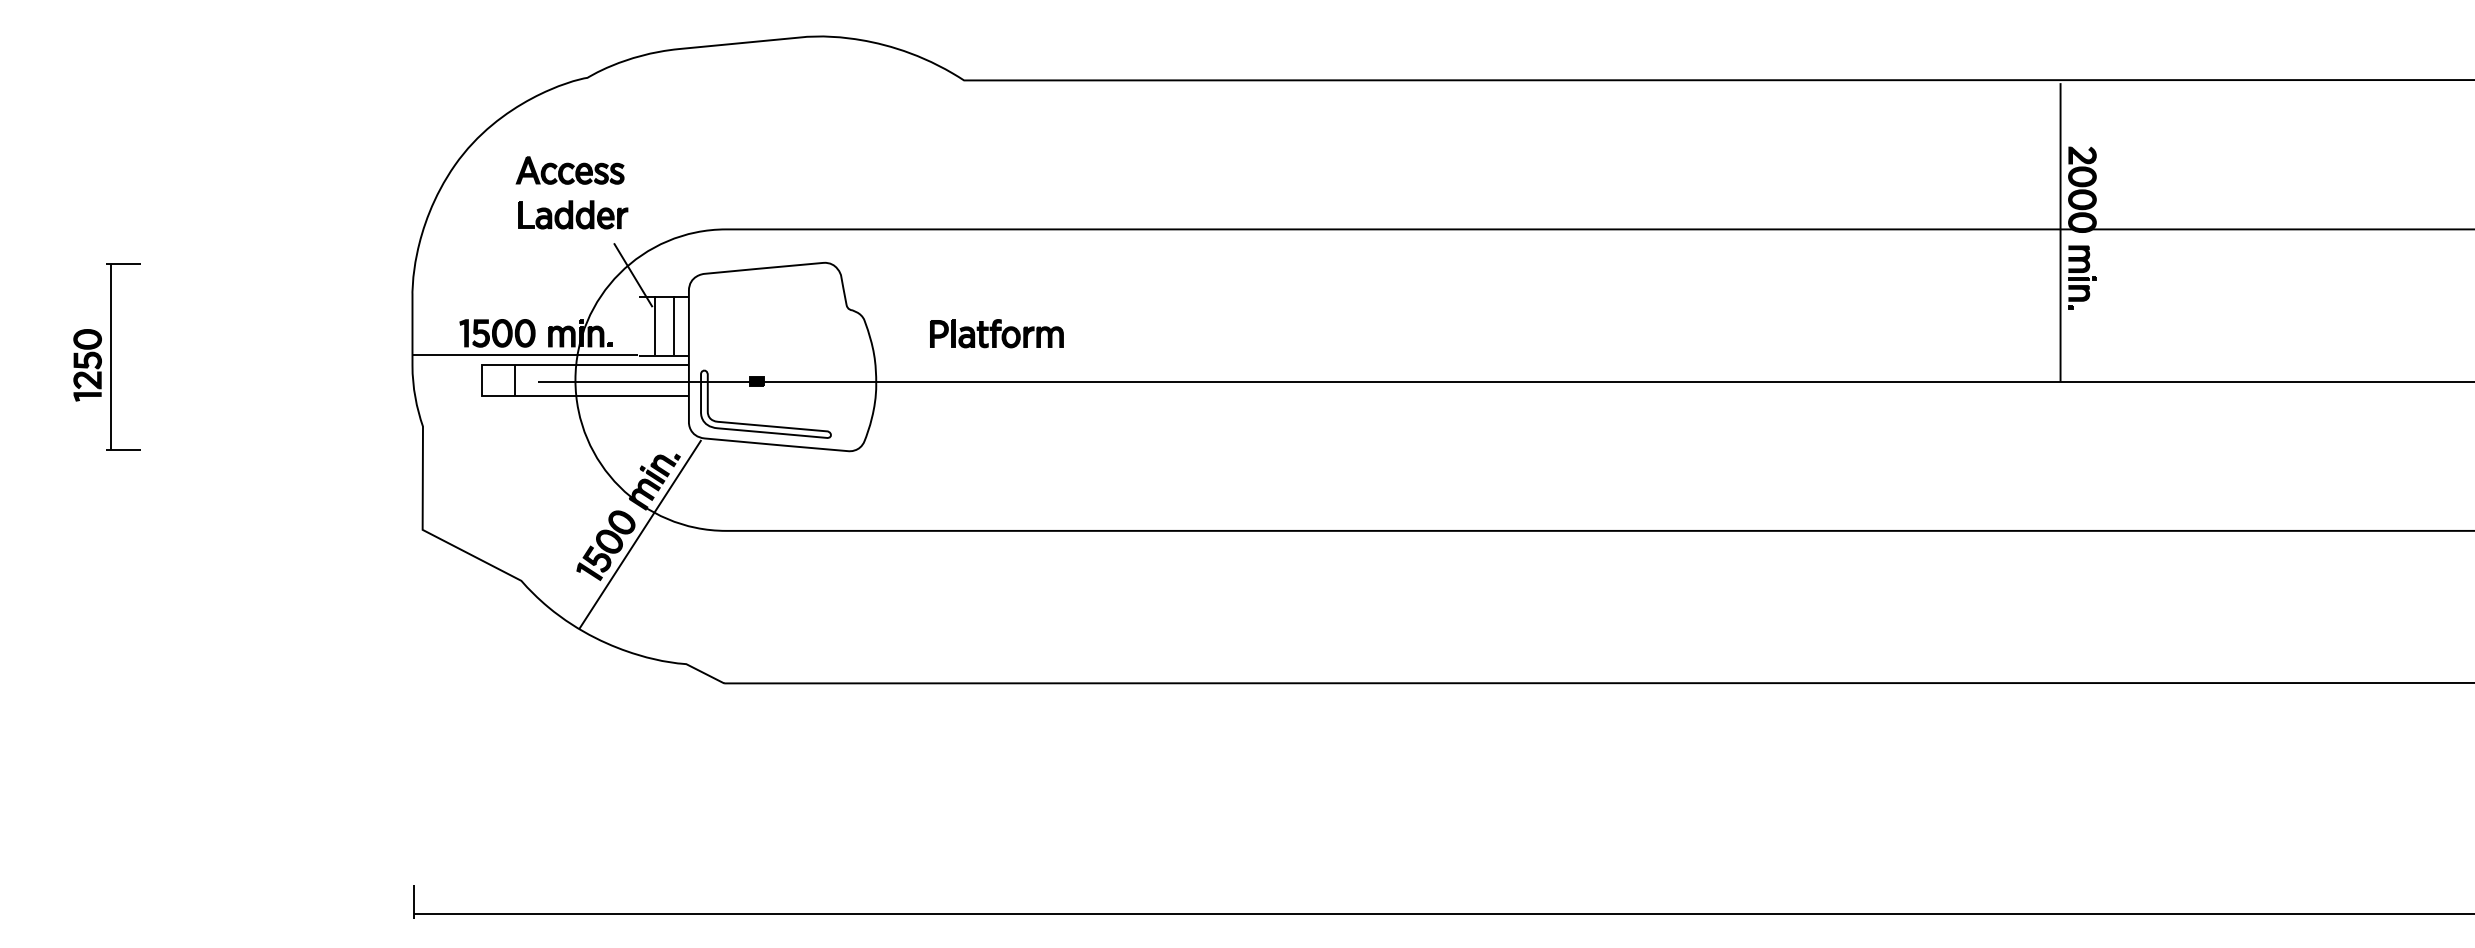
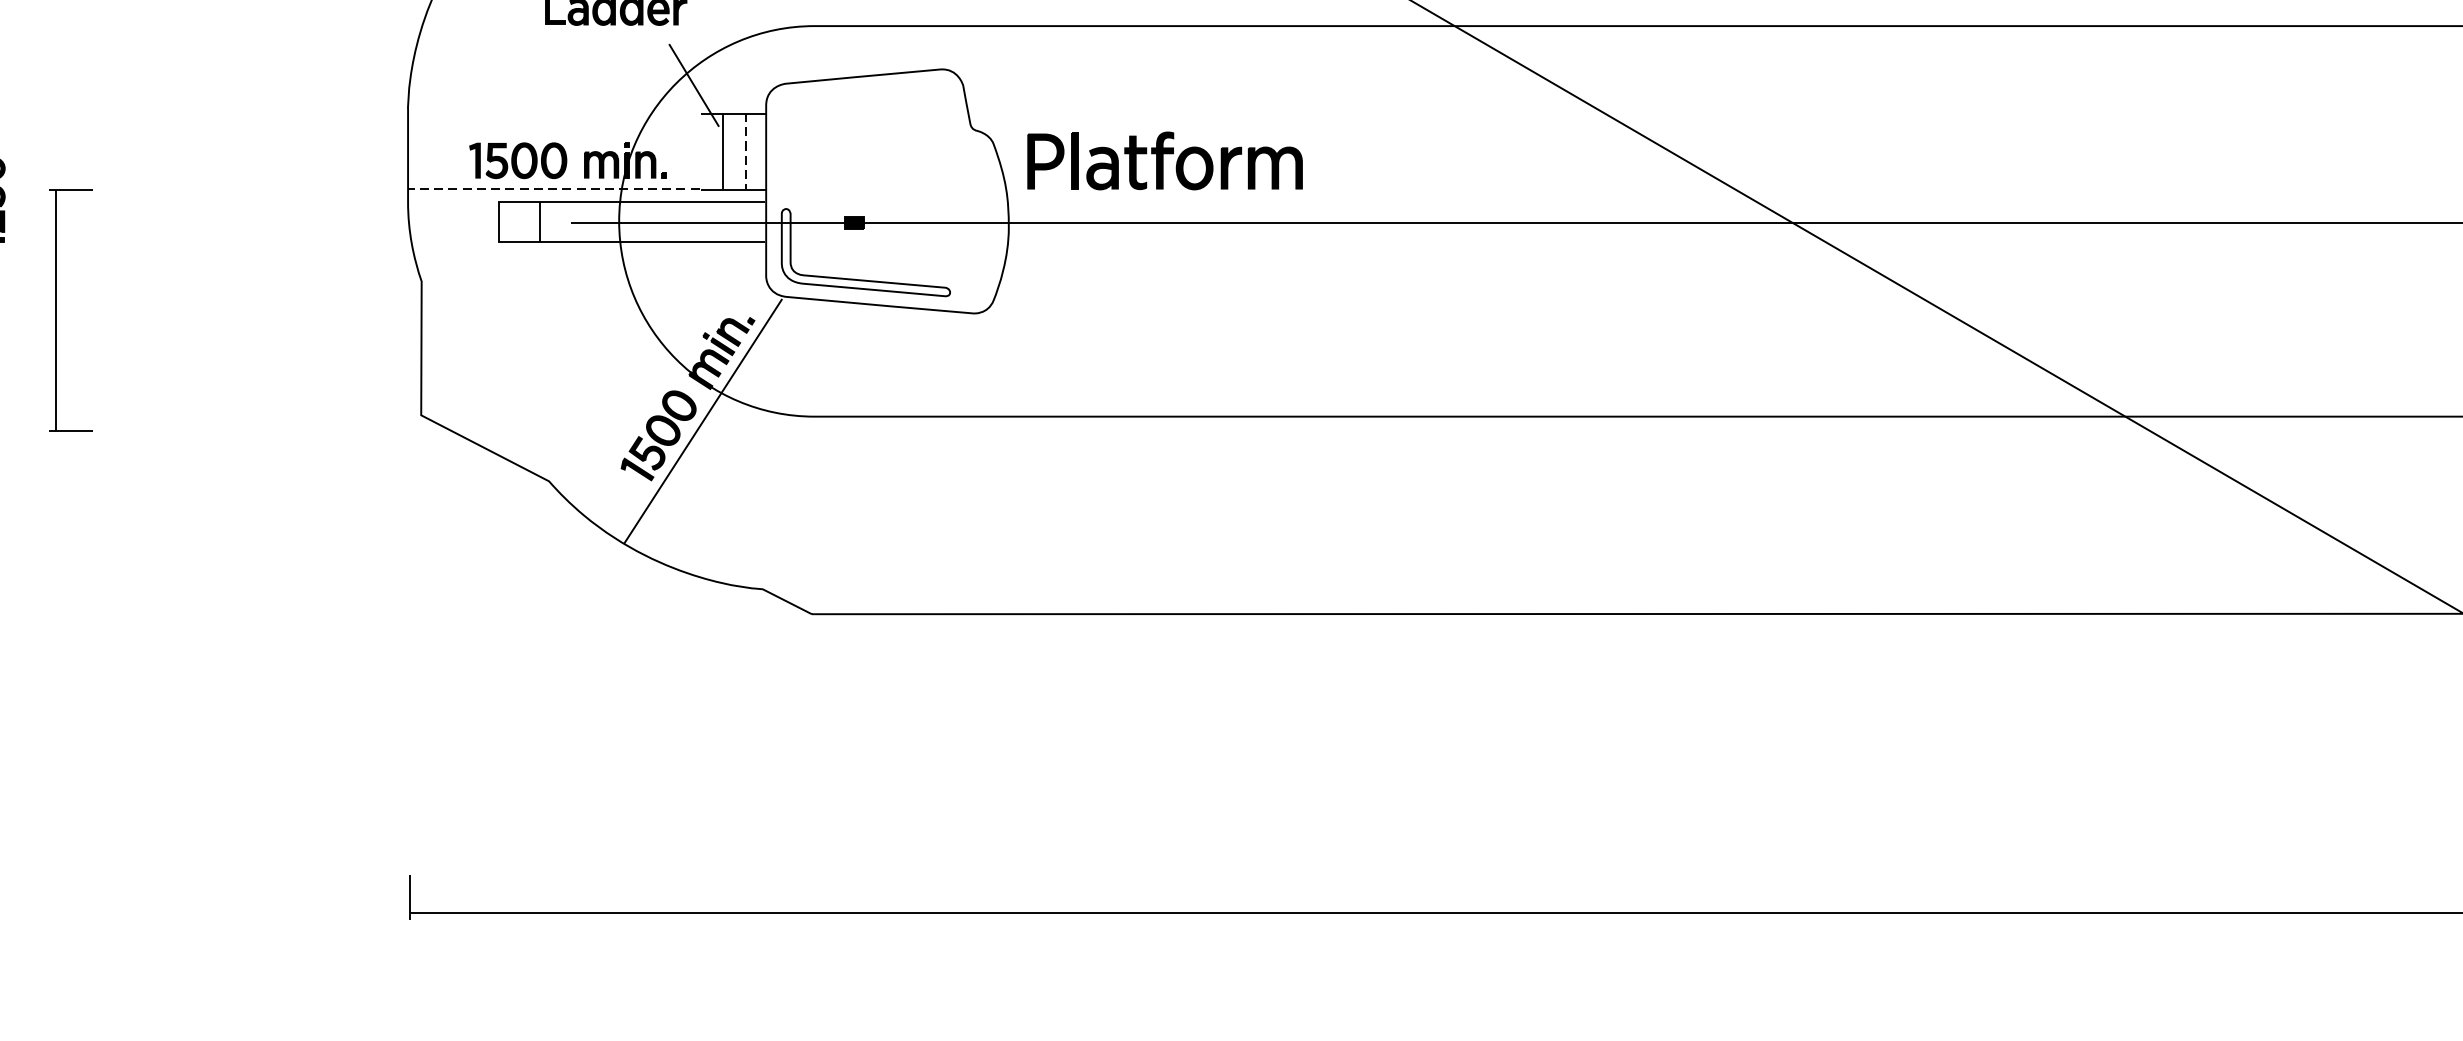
line: (673, 326) -> (746, 151), solid -> dashed
part: (996, 333) -> (1164, 160), size x1.6
line: (525, 355) -> (554, 189), solid -> dashed
part: (111, 356) -> (55, 309), moved

